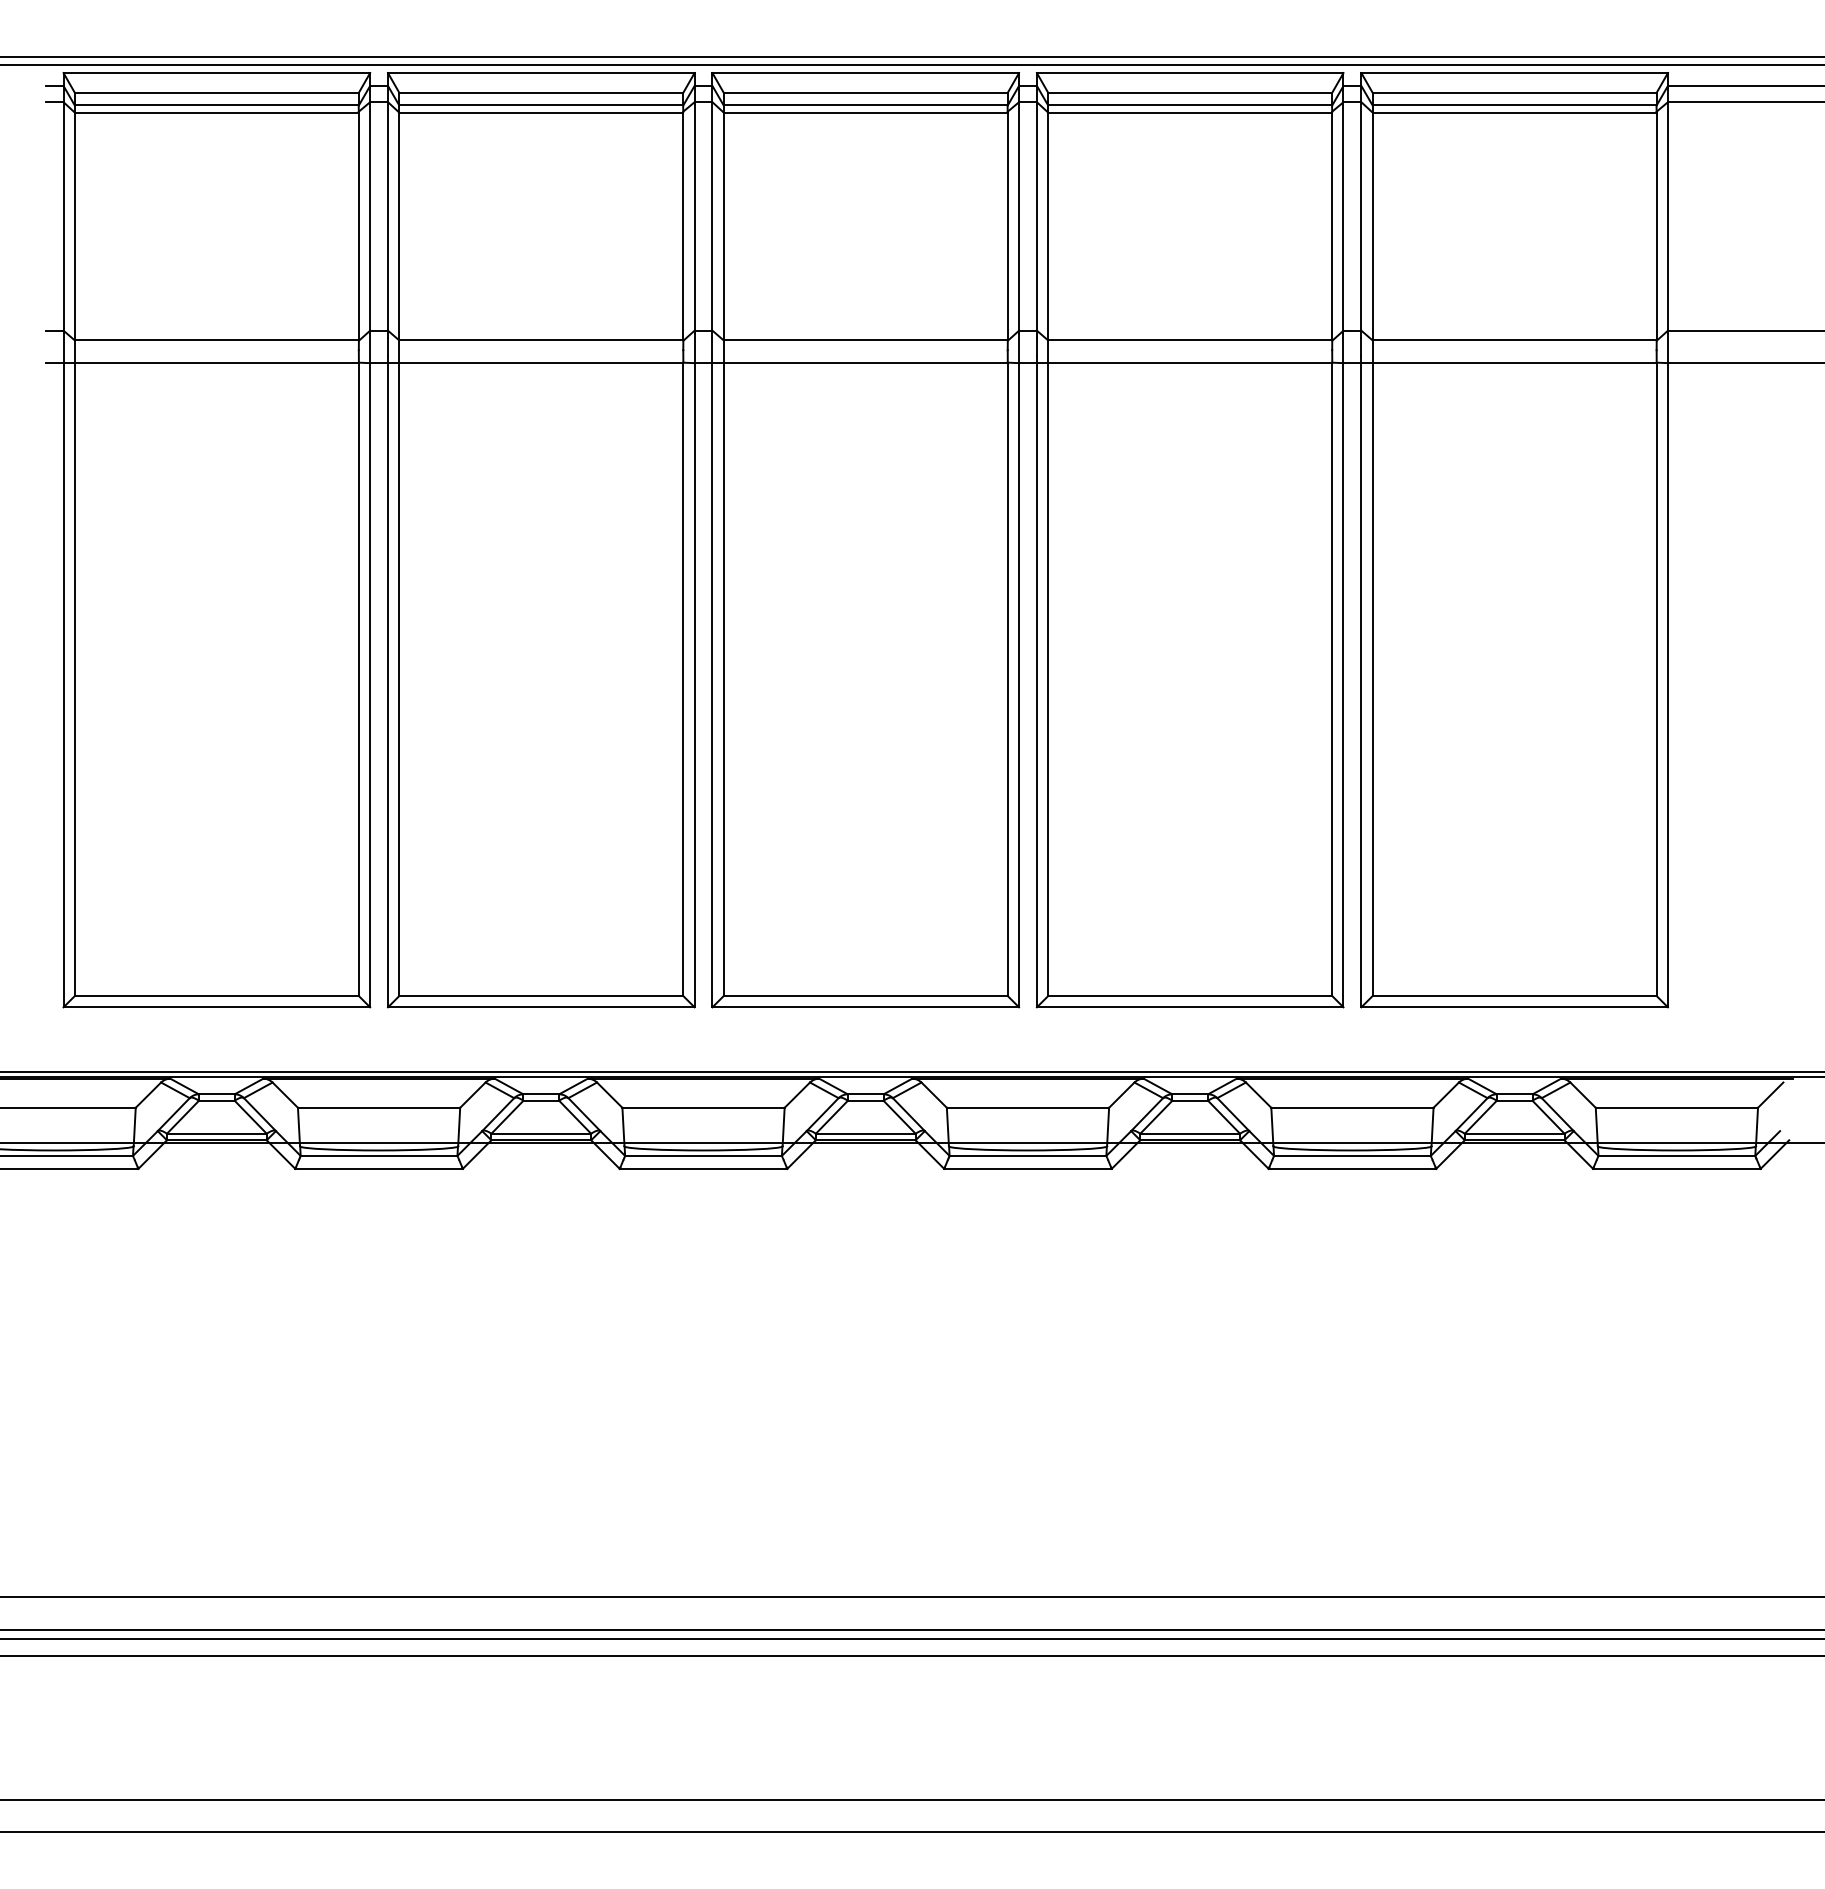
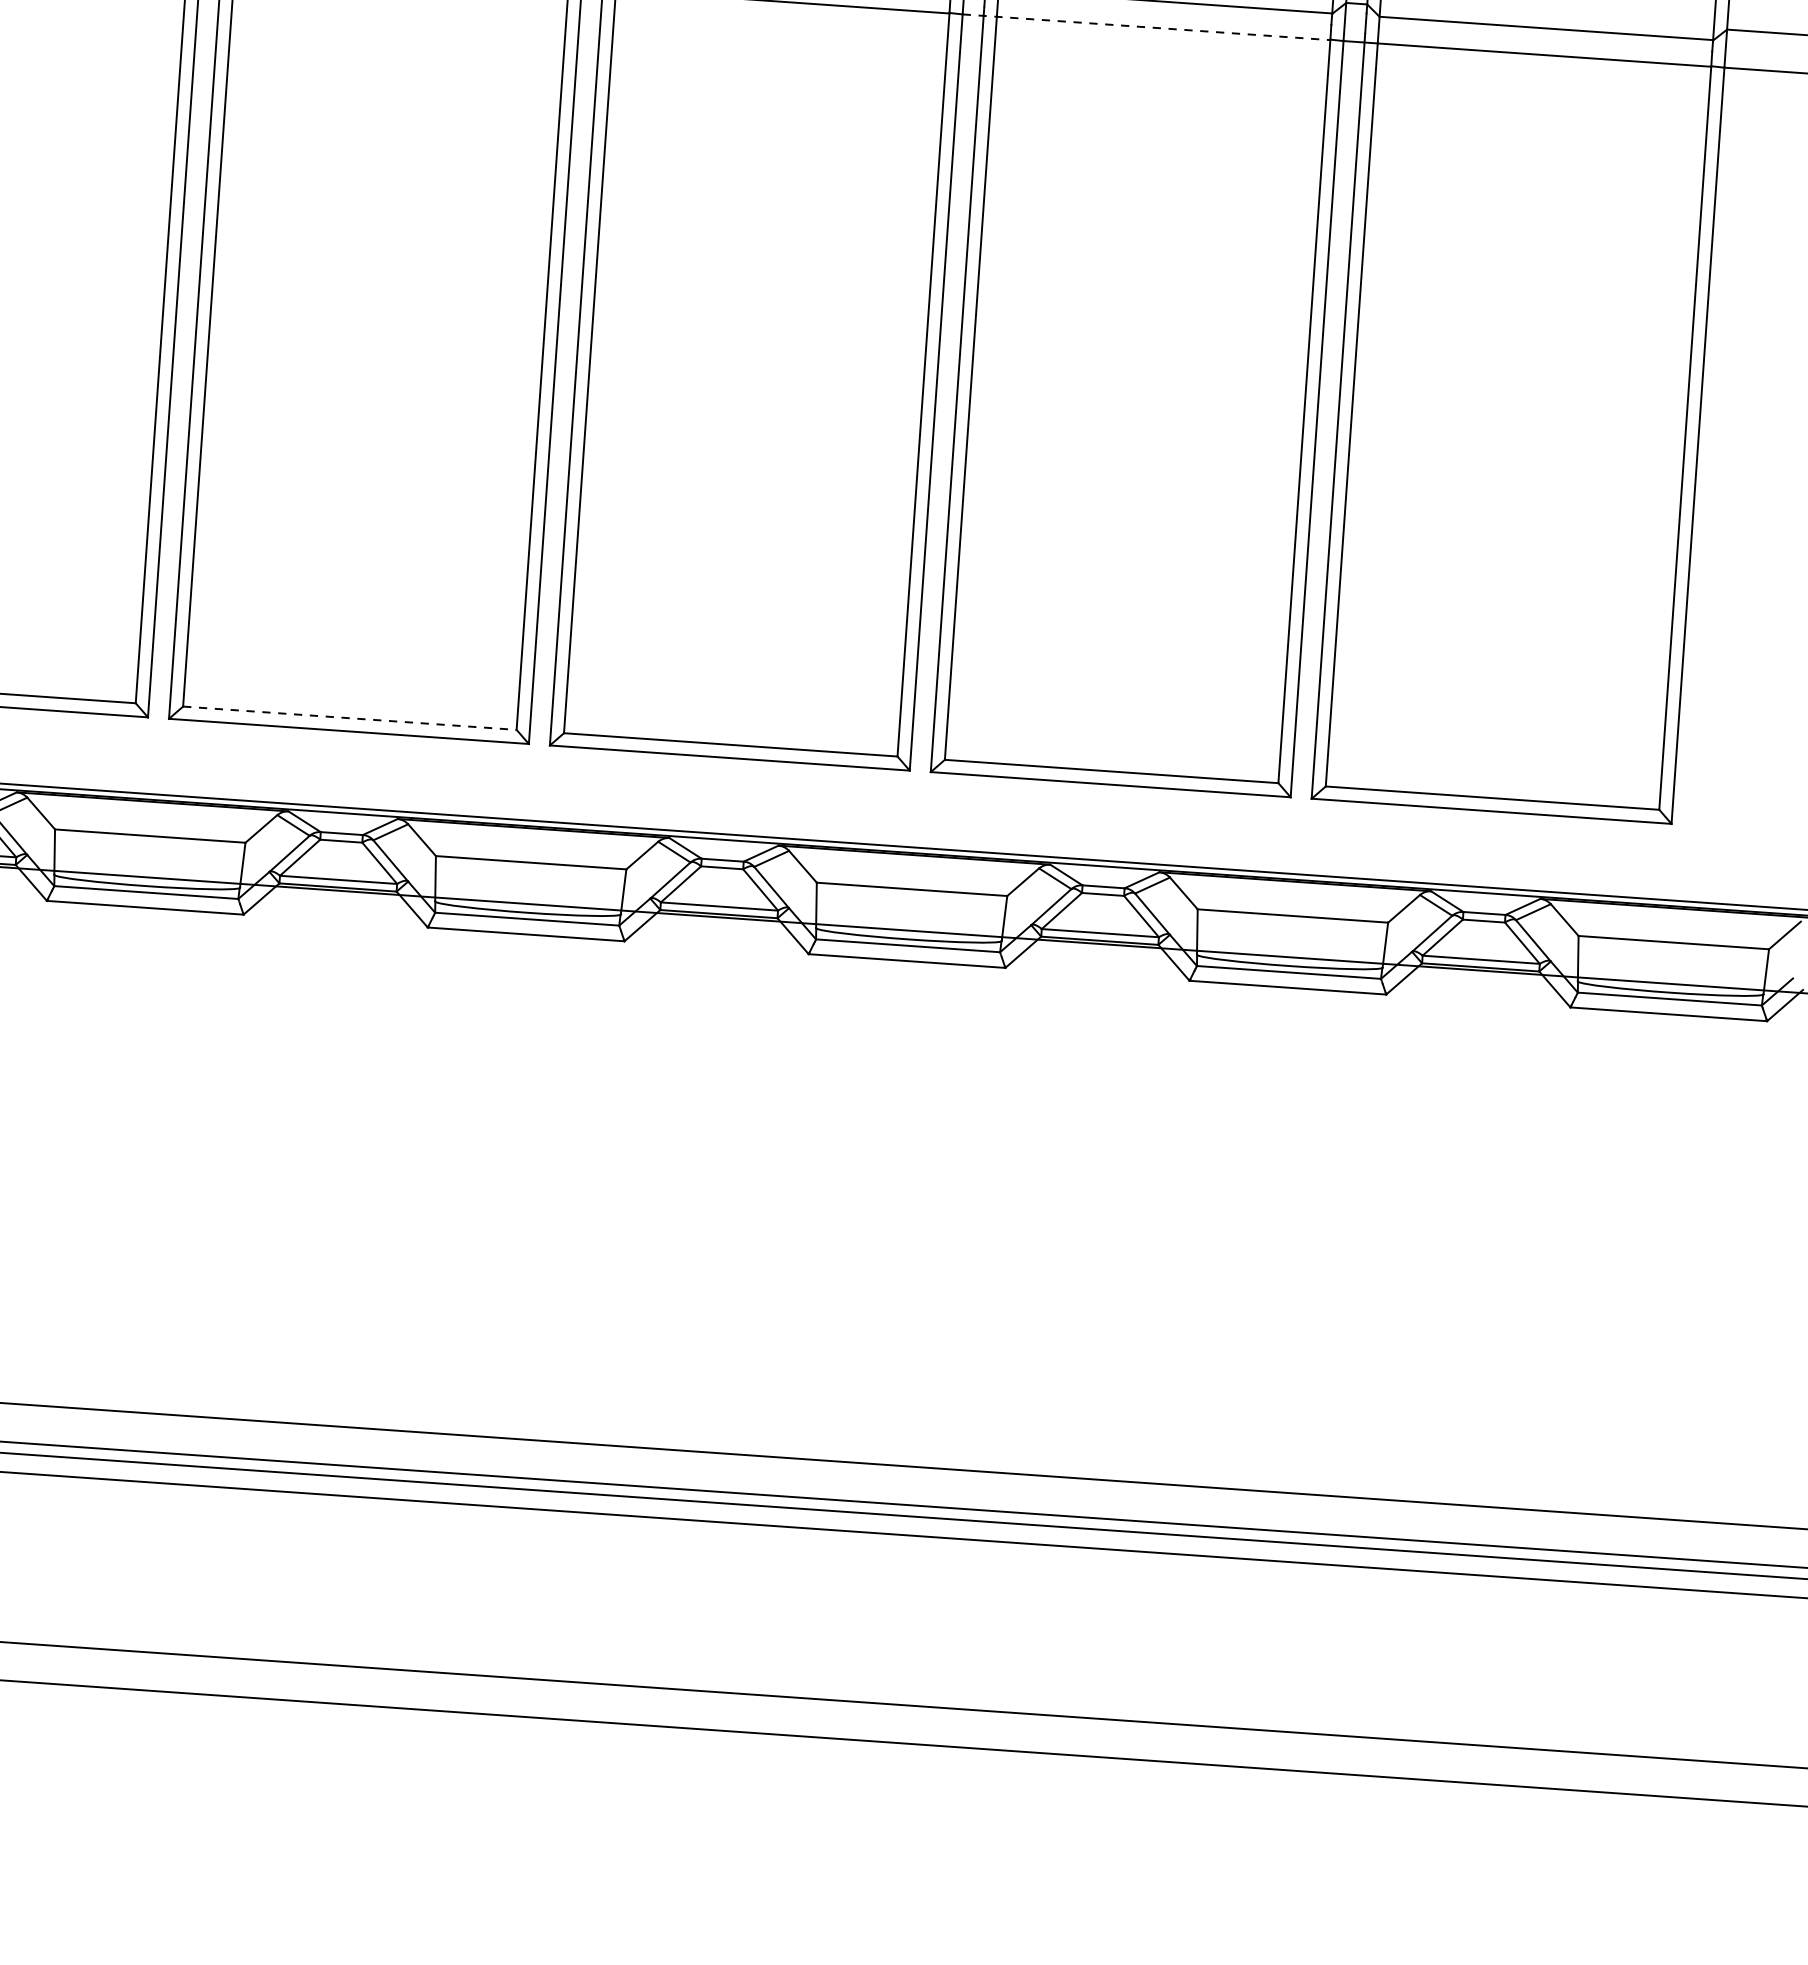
line: (1175, 363) -> (1146, 27), solid -> dashed
line: (541, 996) -> (350, 718), solid -> dashed

